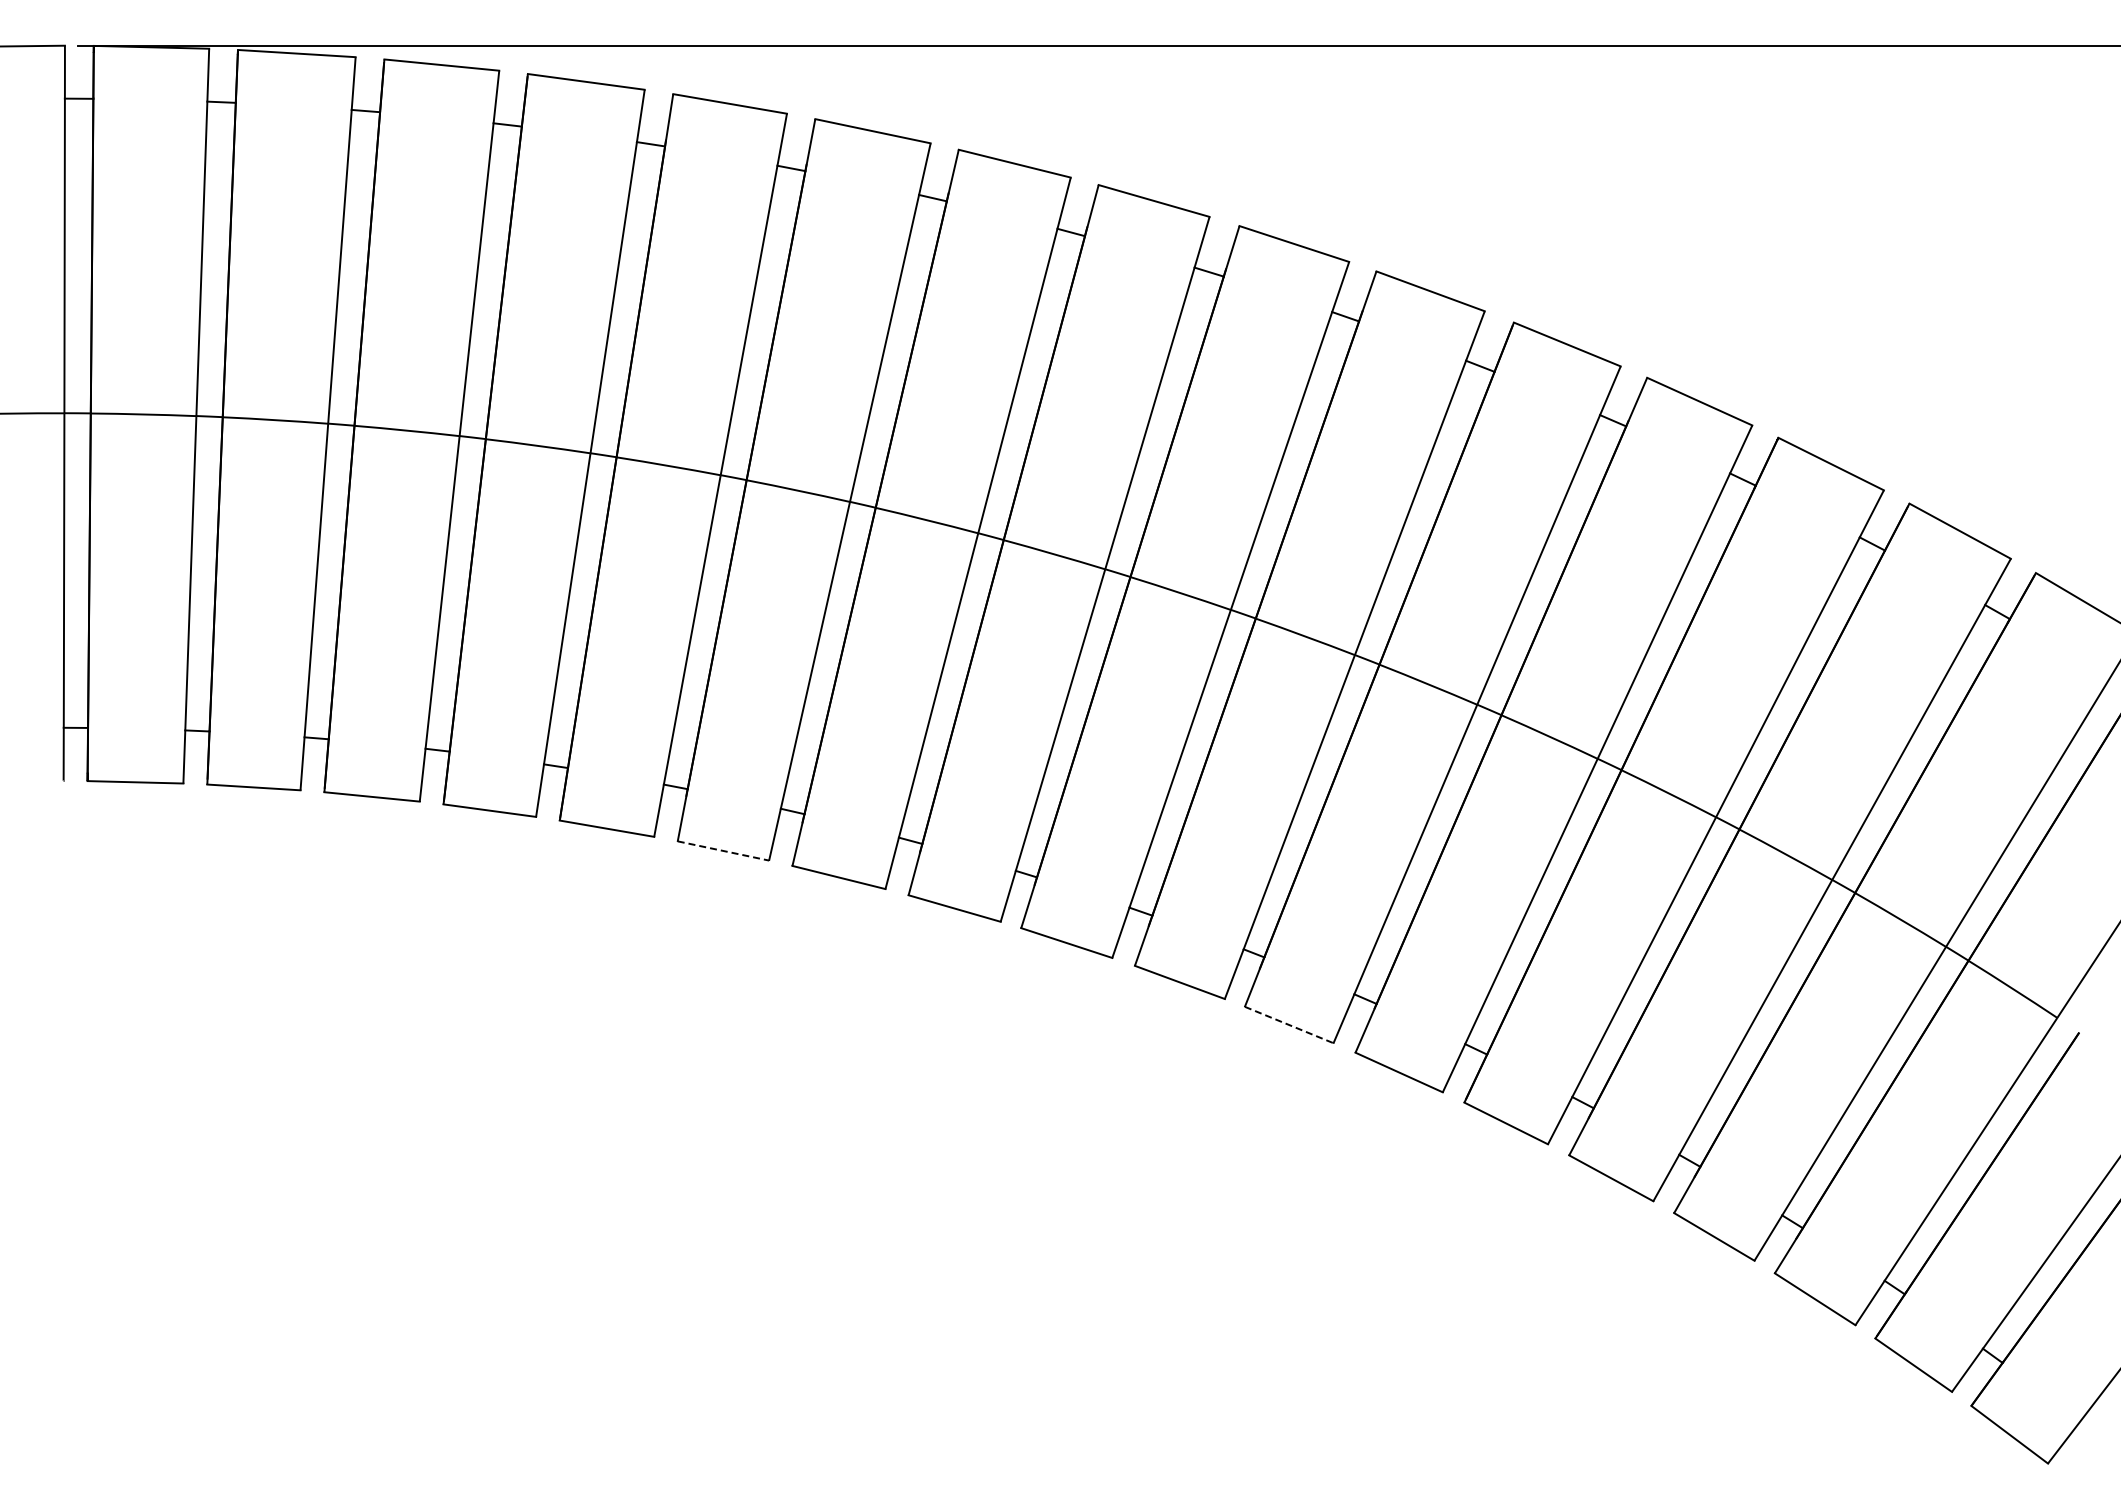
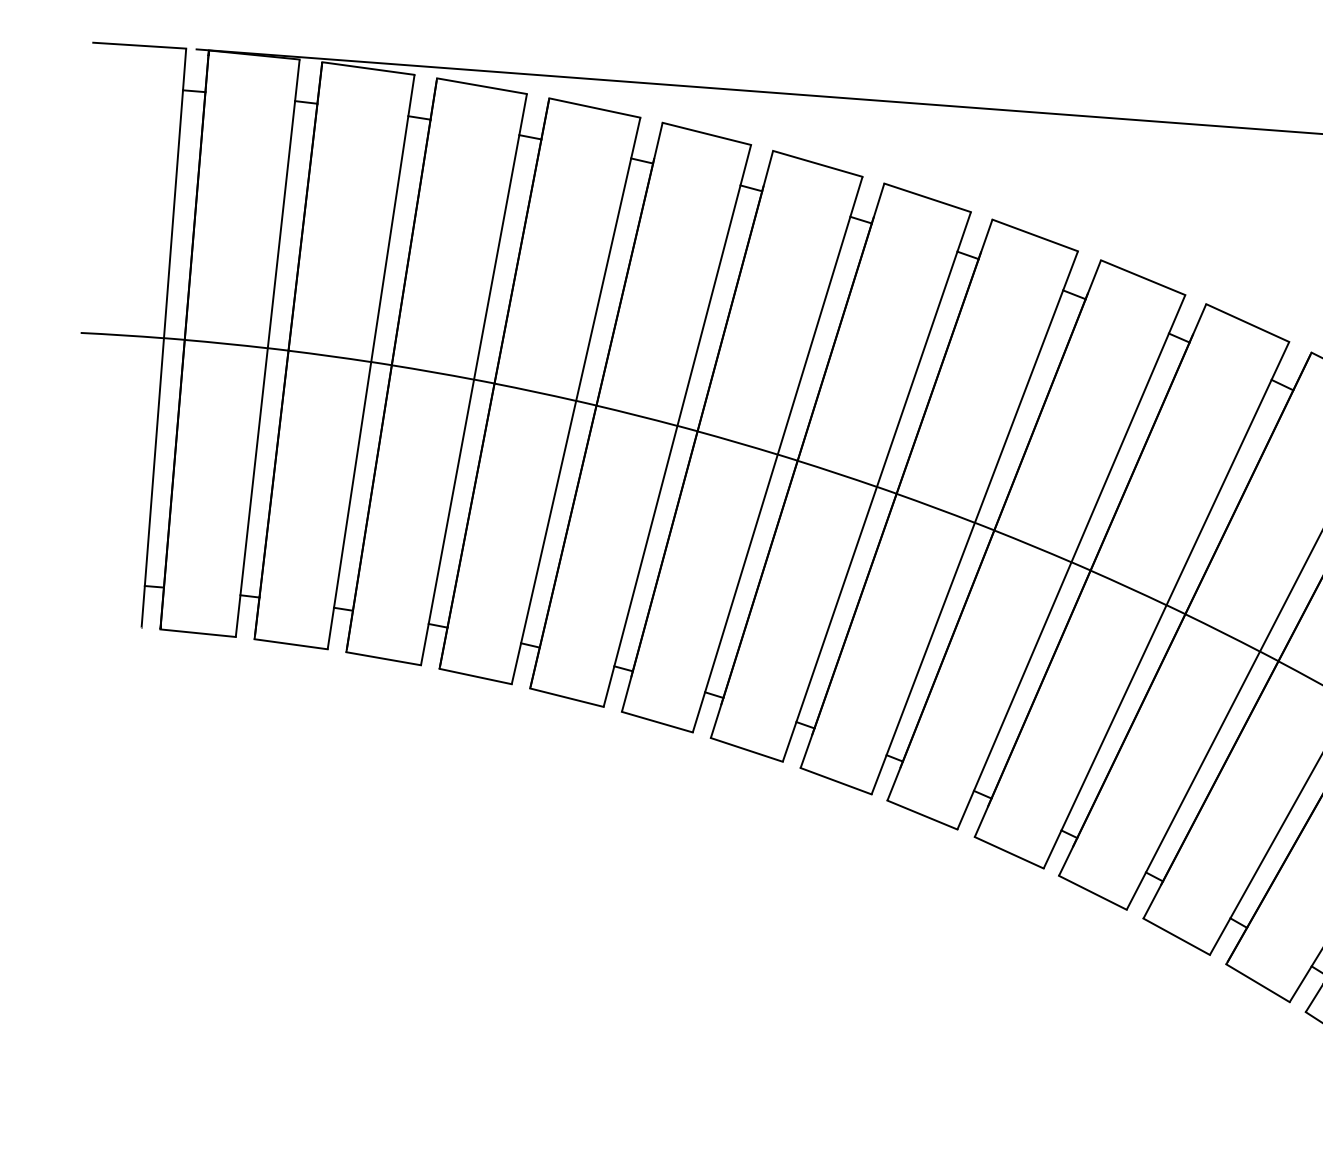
line: (723, 850) -> (657, 721), dashed -> solid
line: (1289, 1025) -> (1093, 893), dashed -> solid

